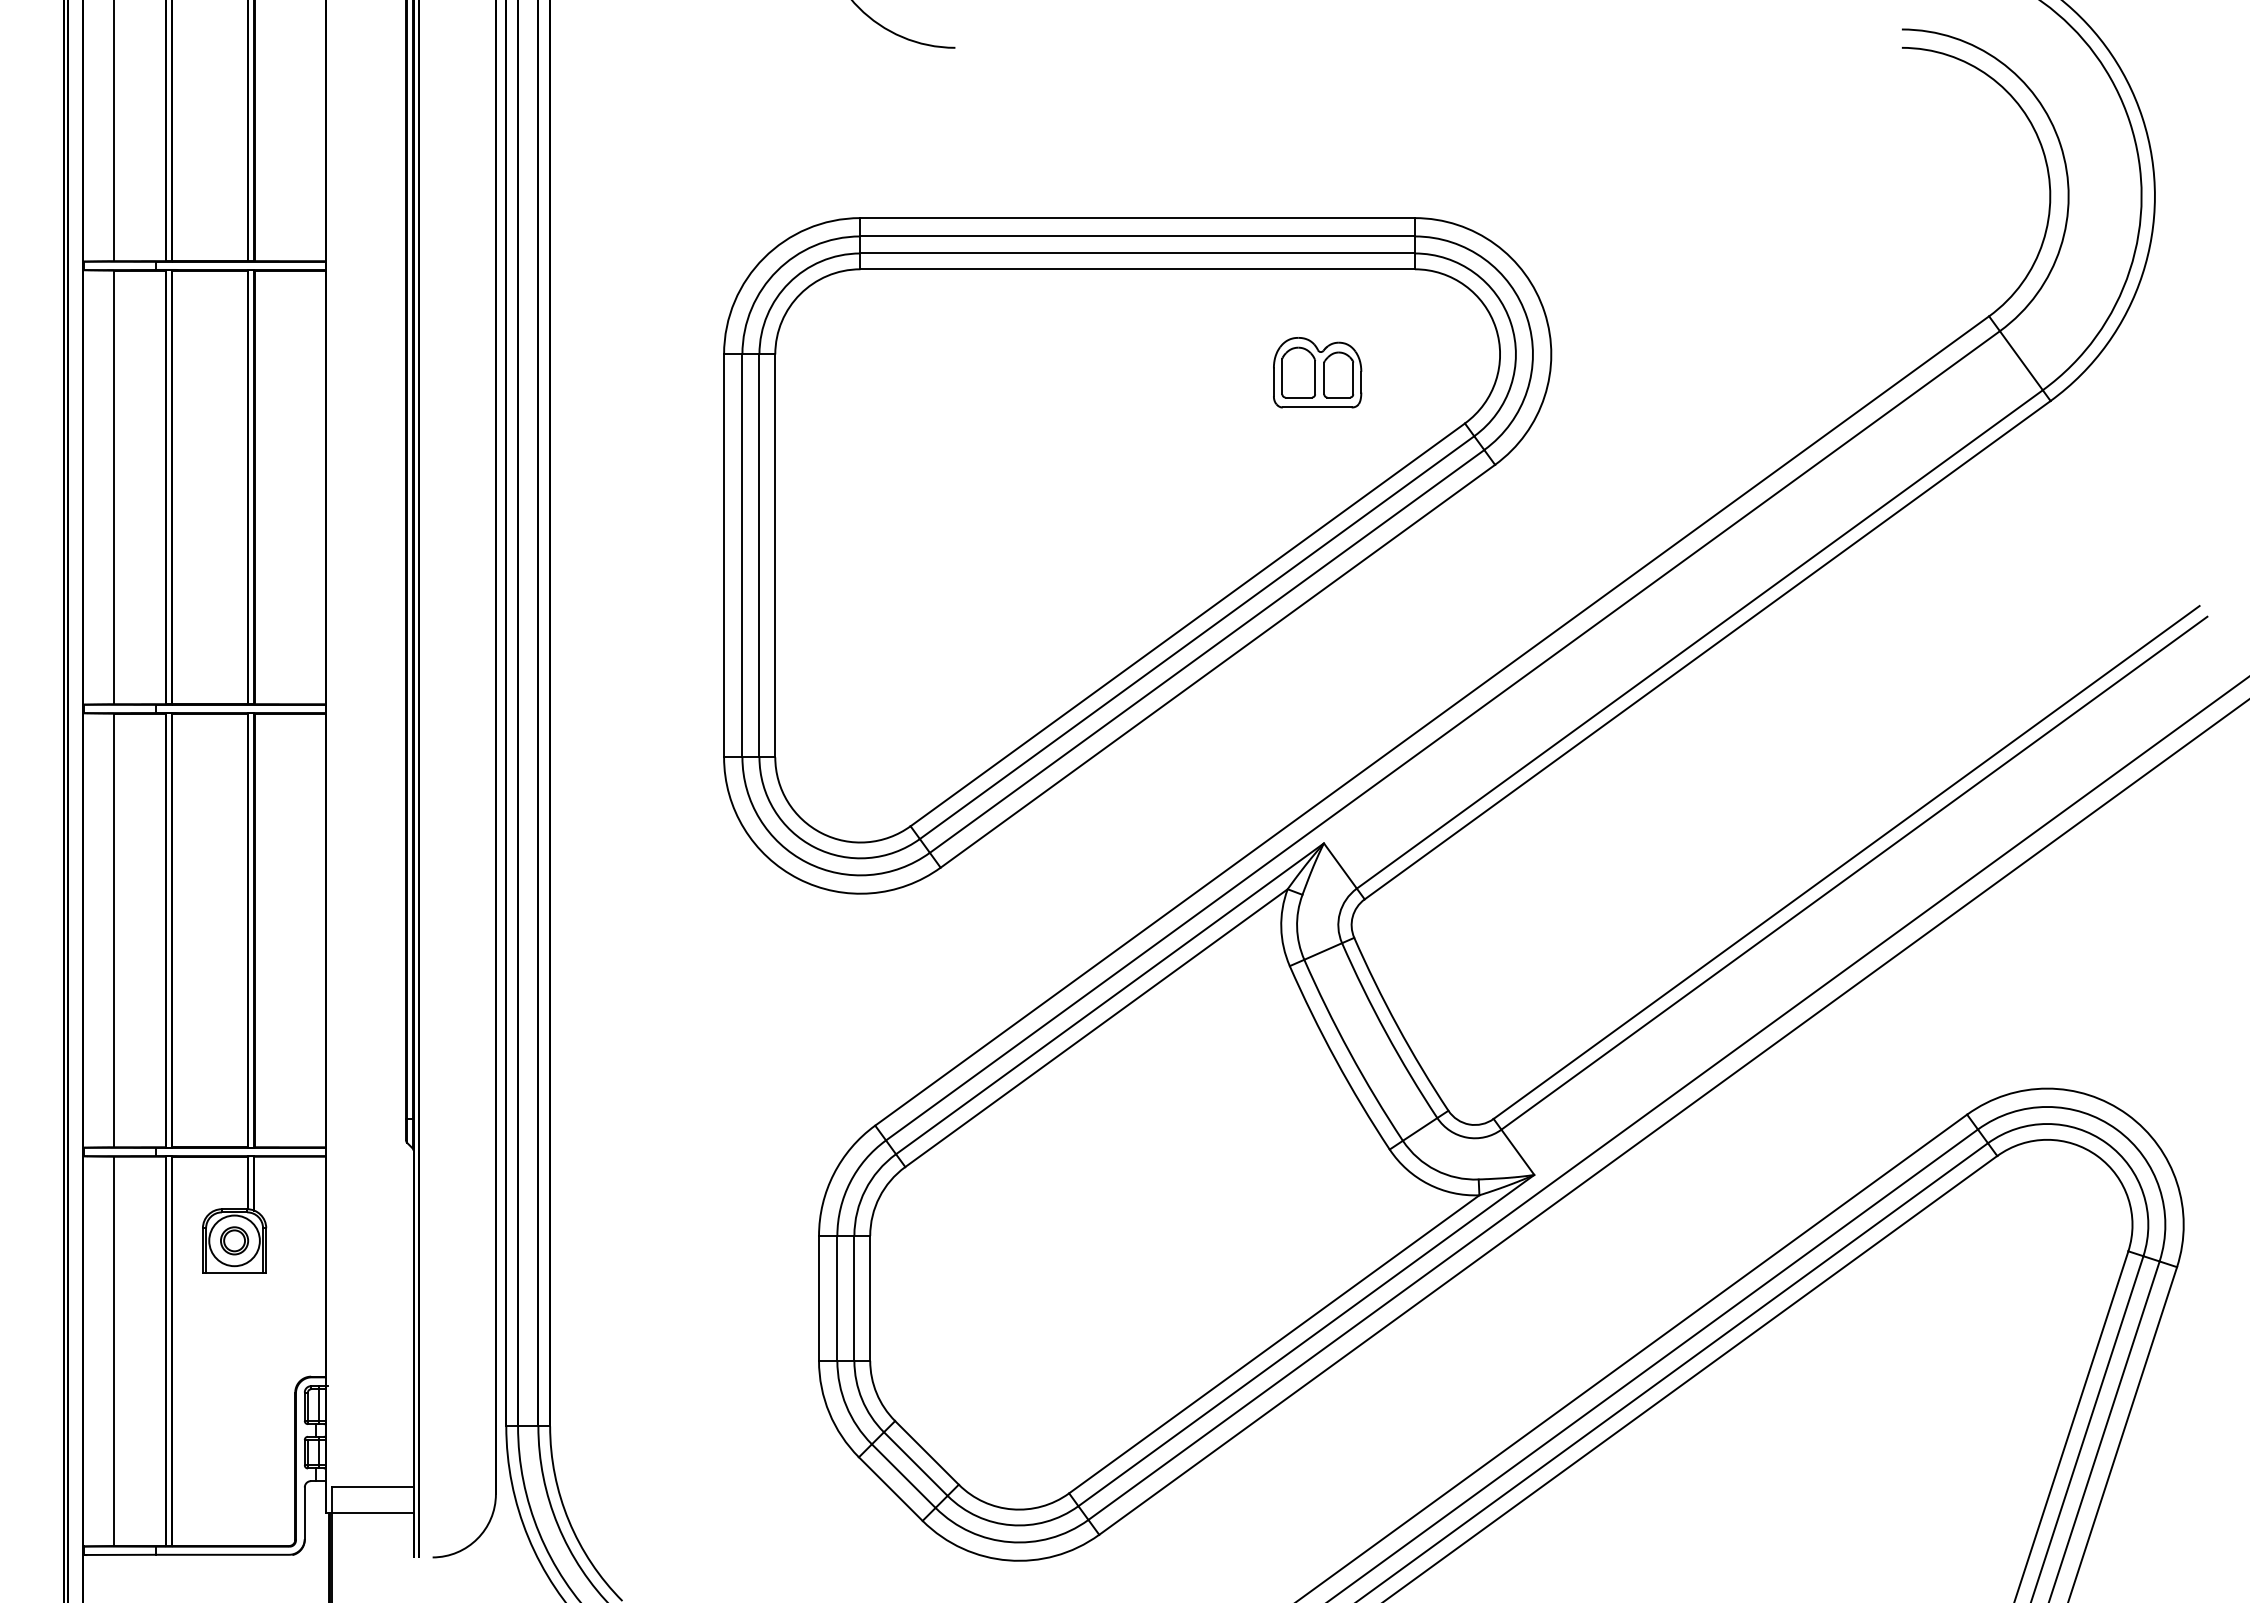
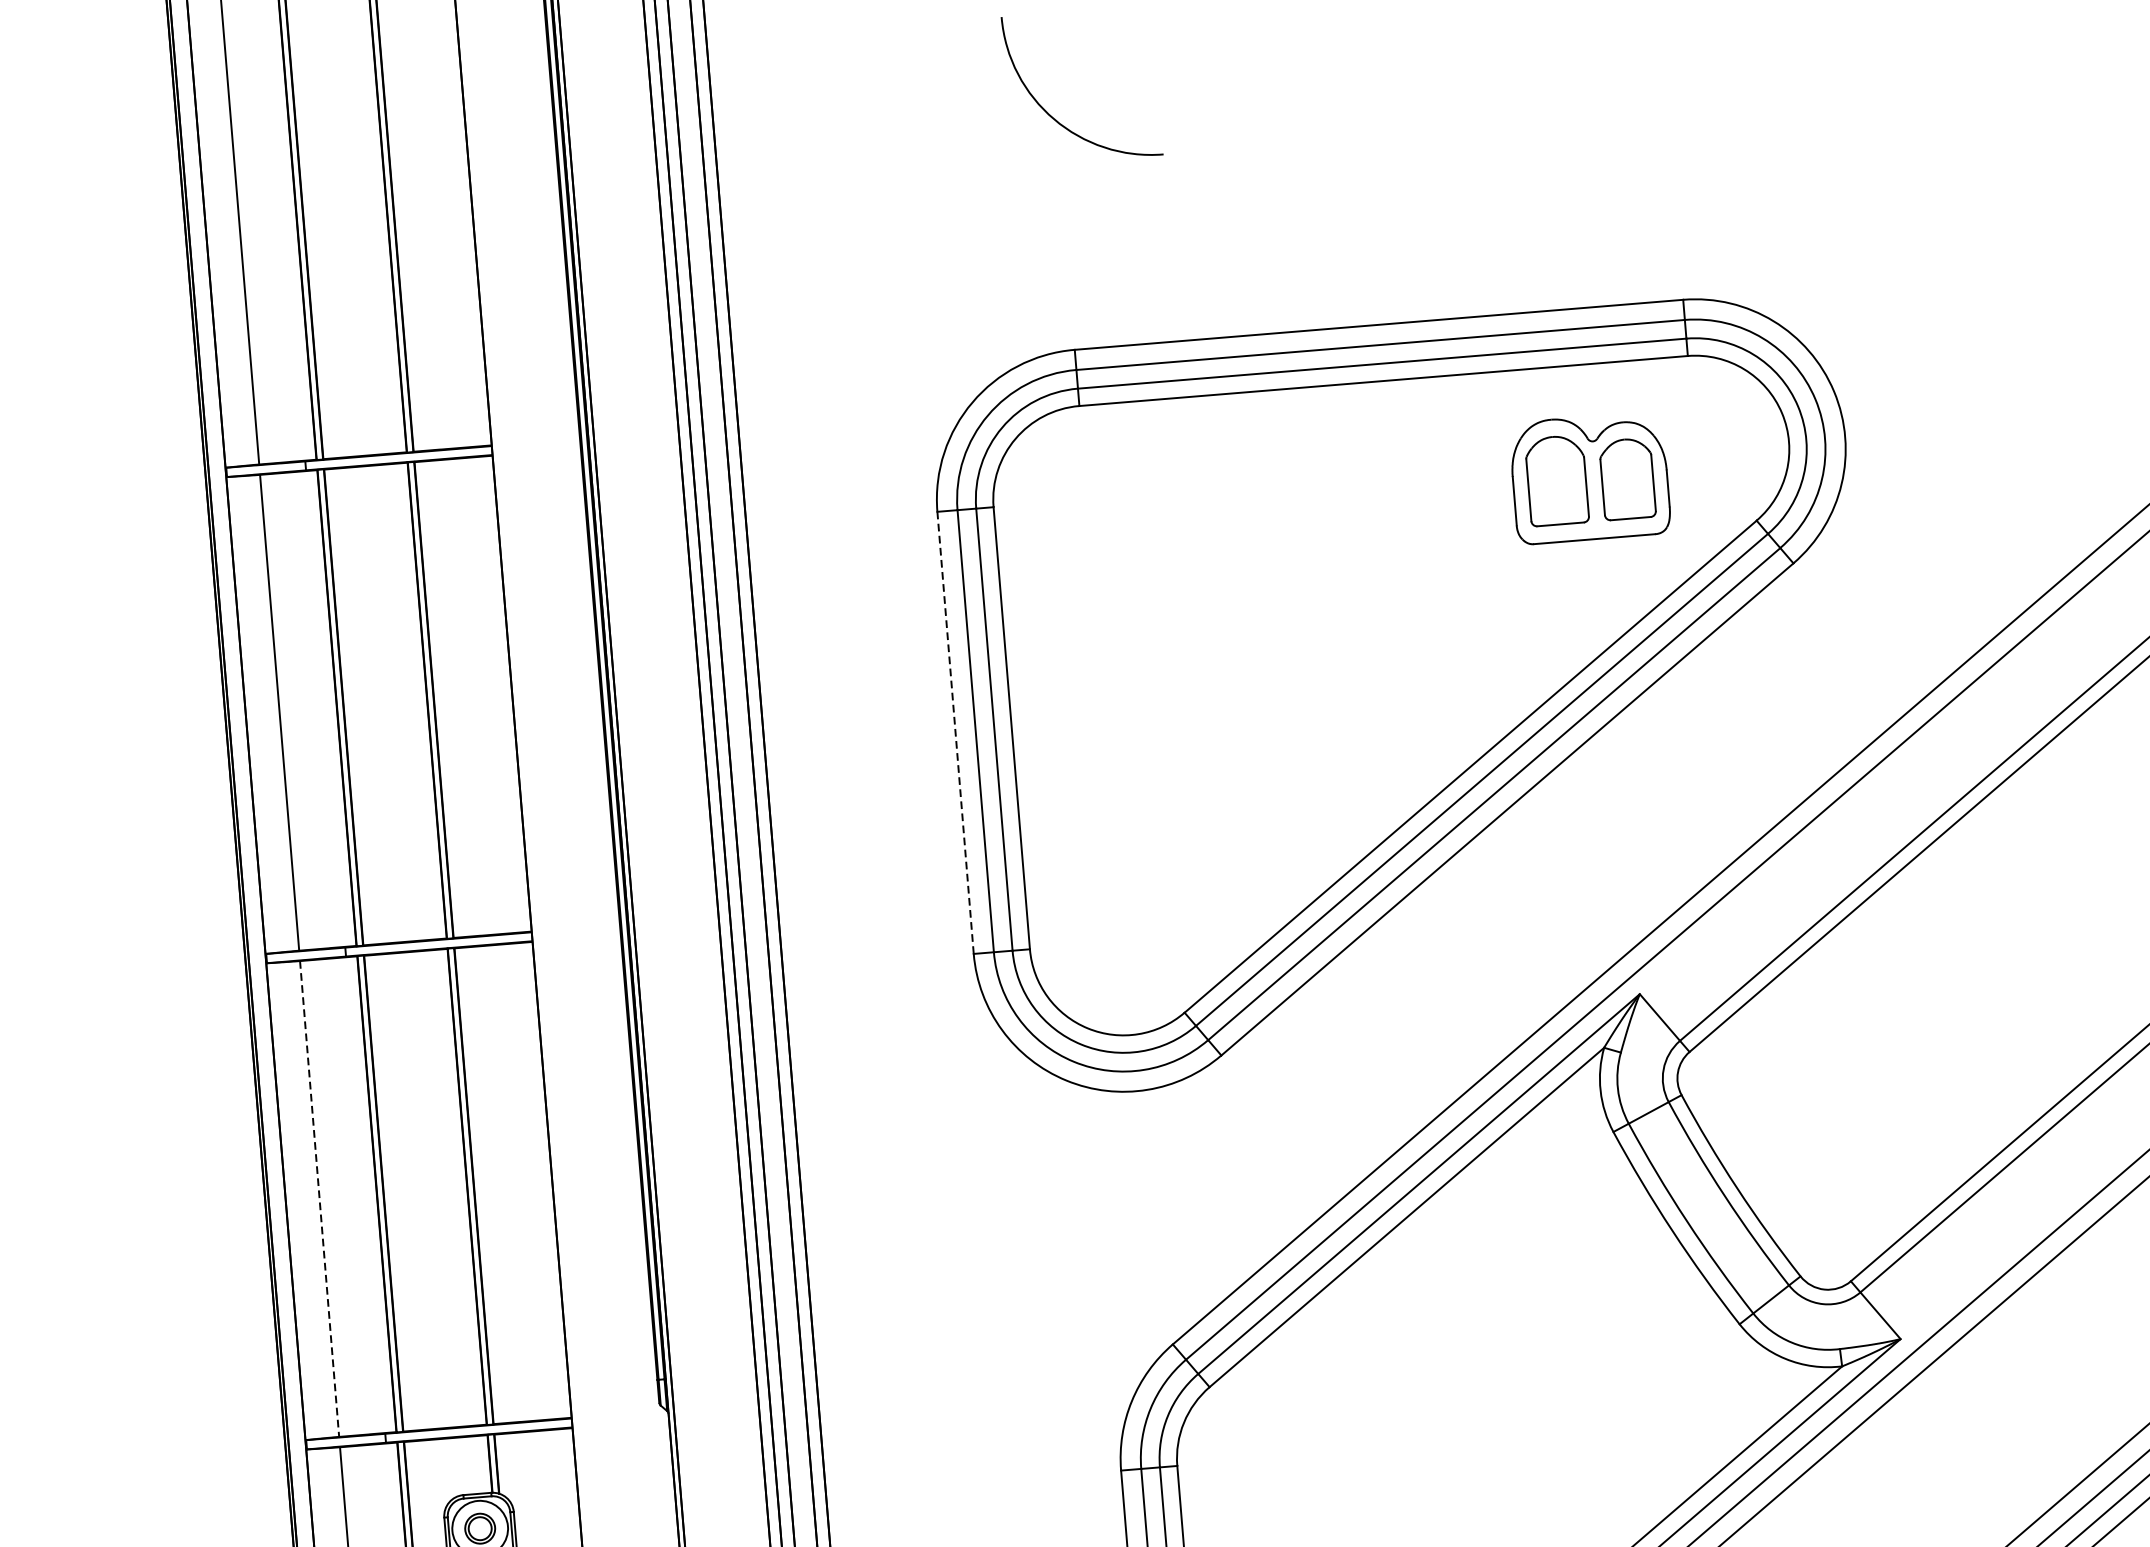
part: (1317, 372) -> (1590, 478), size x1.6
line: (724, 555) -> (955, 732), solid -> dashed
line: (113, 930) -> (319, 1199), solid -> dashed

